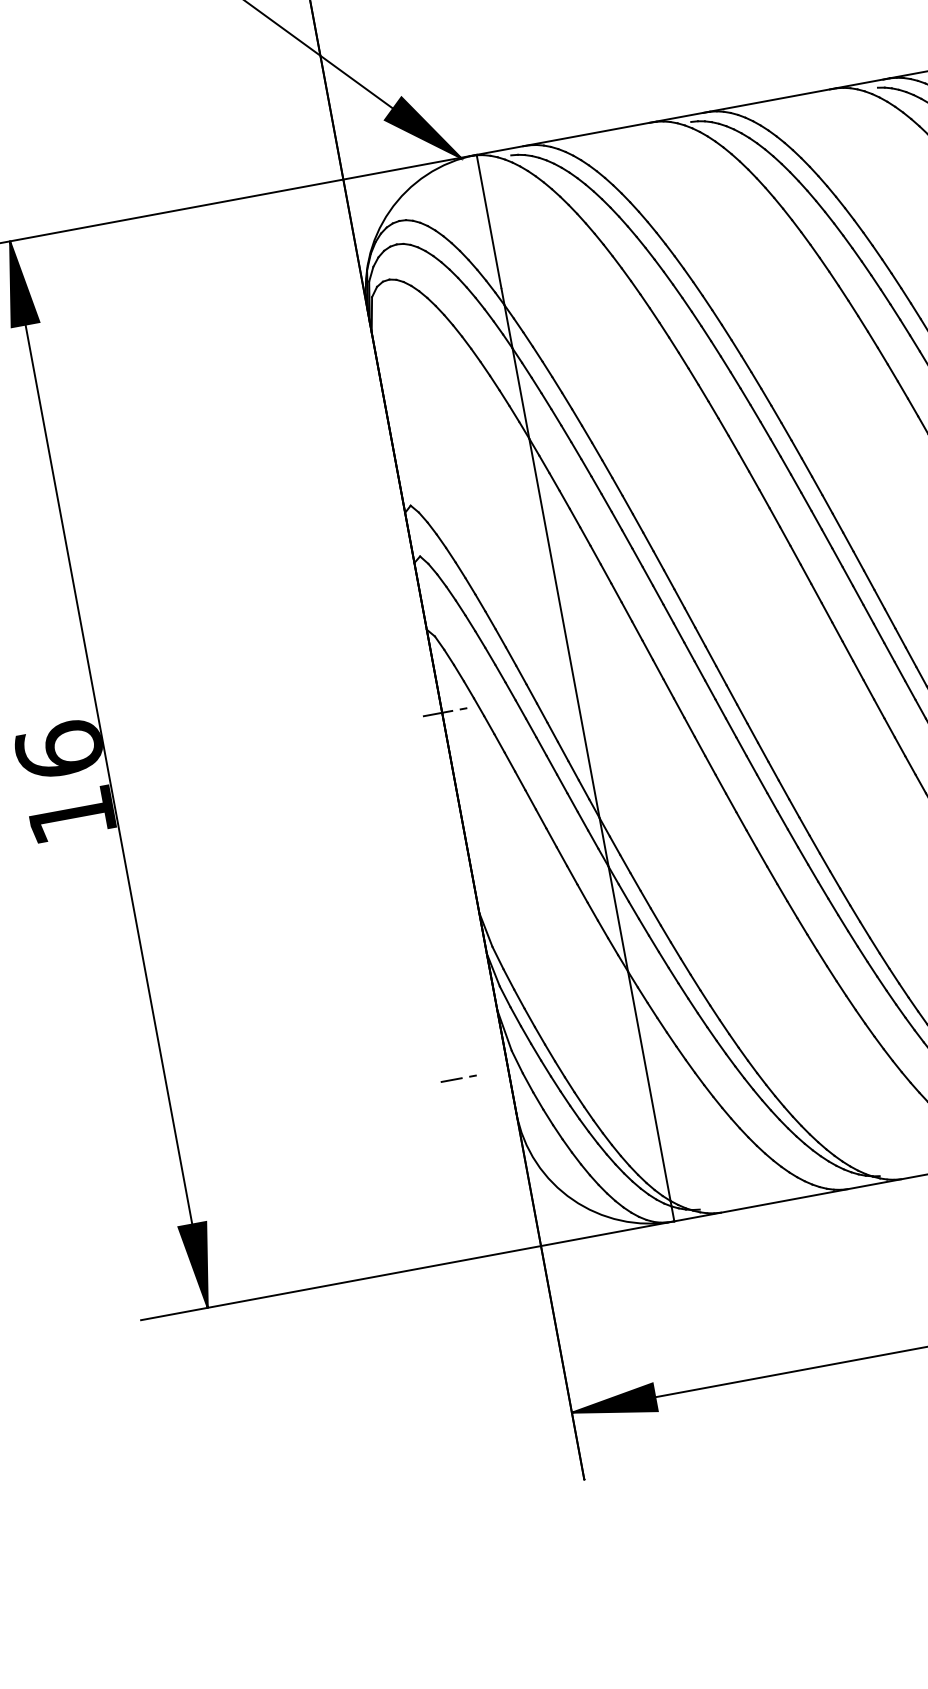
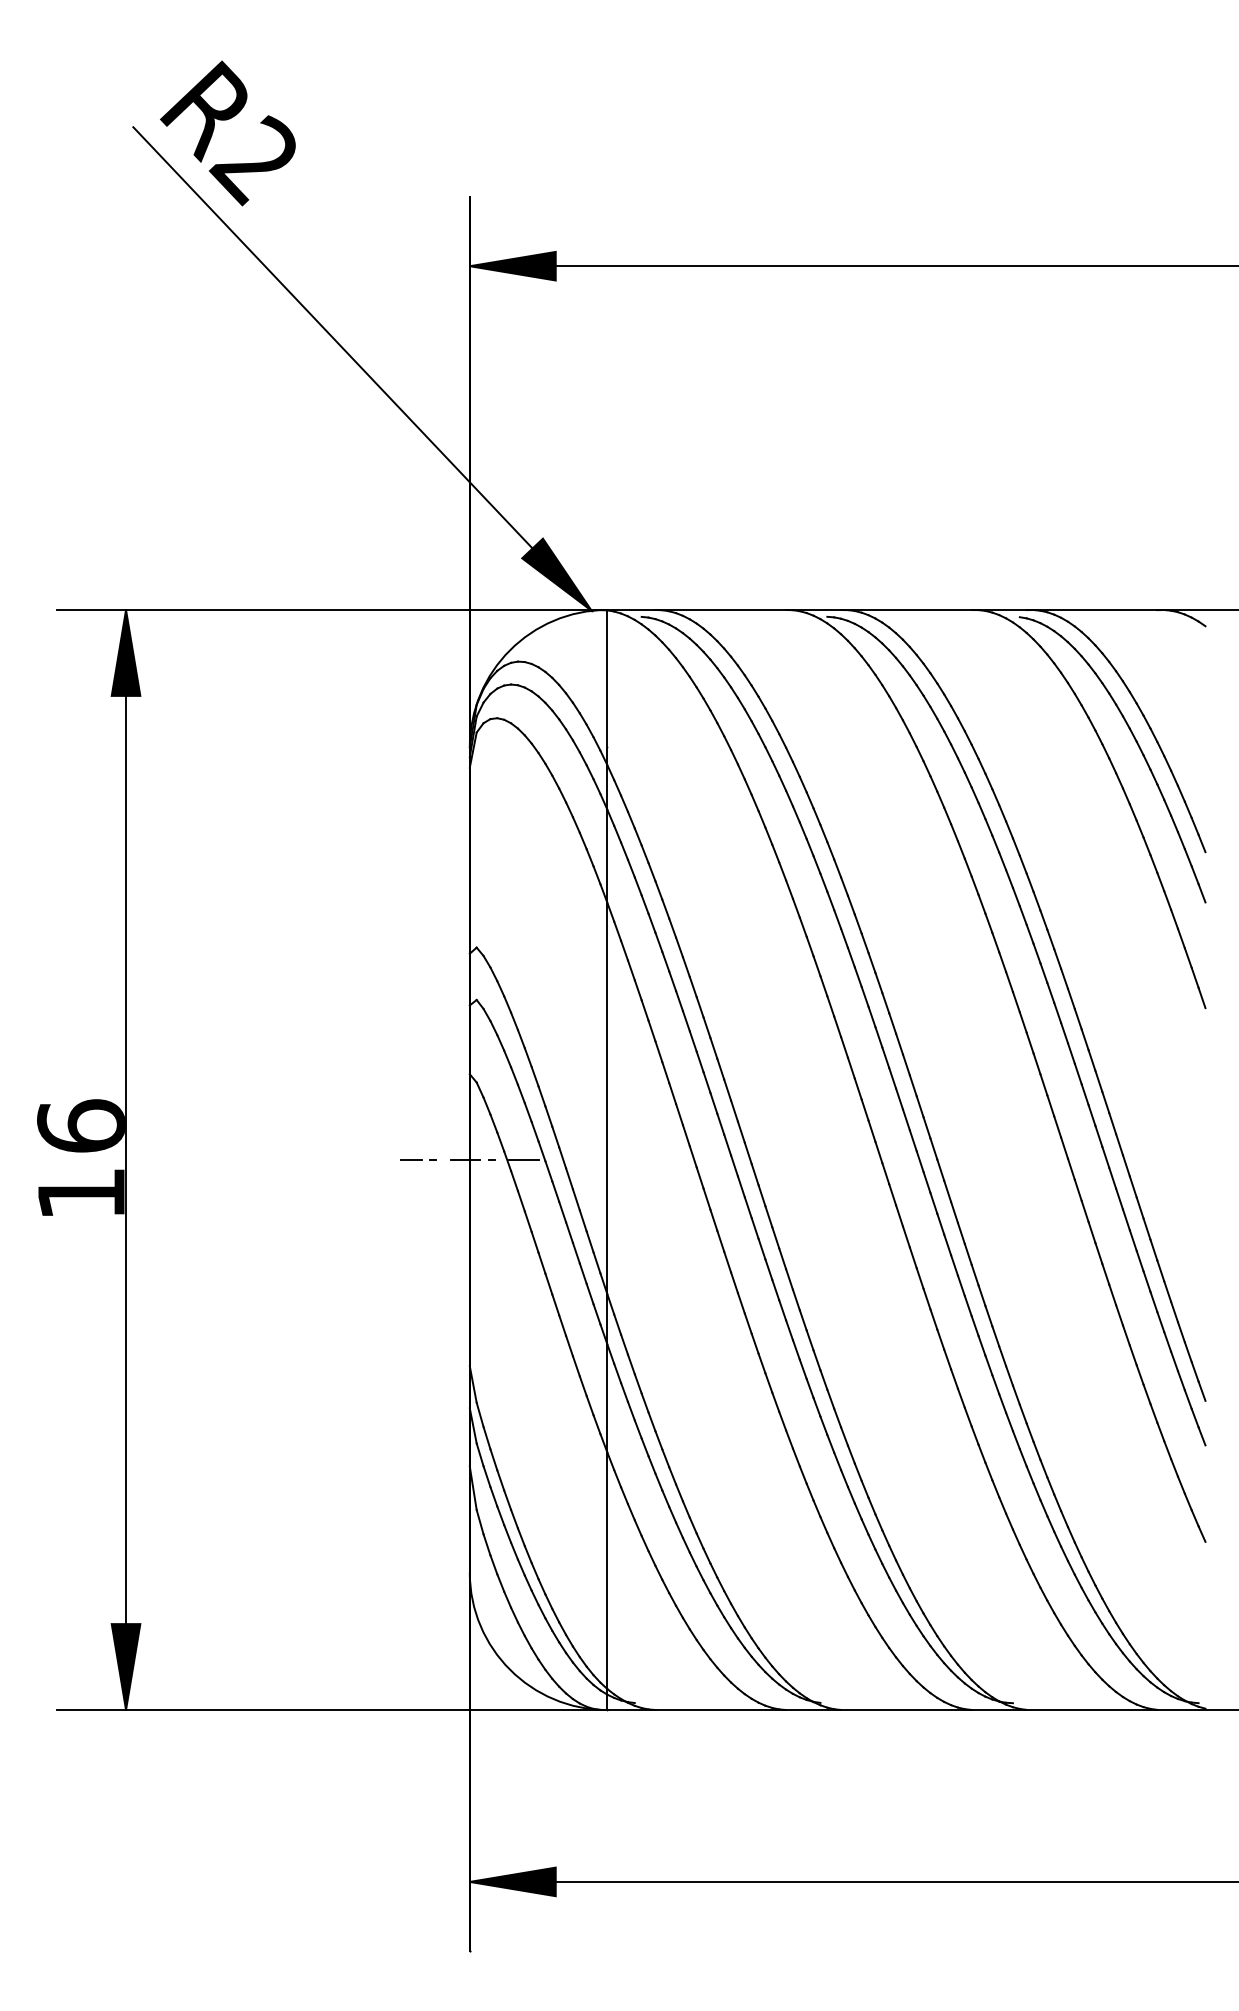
line: (494, 703) -> (523, 1160), added
line: (458, 1078) -> (418, 1159), moved

